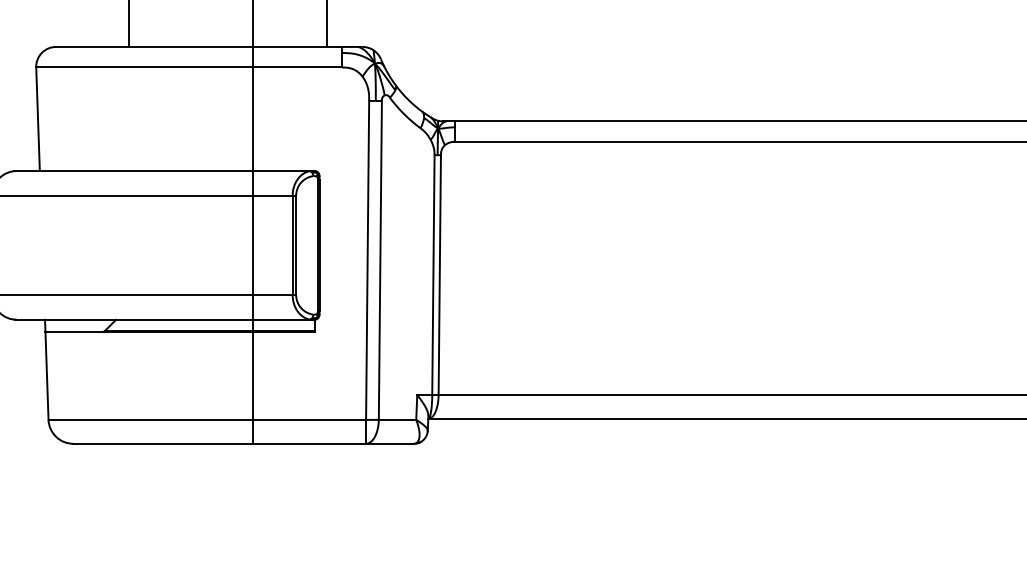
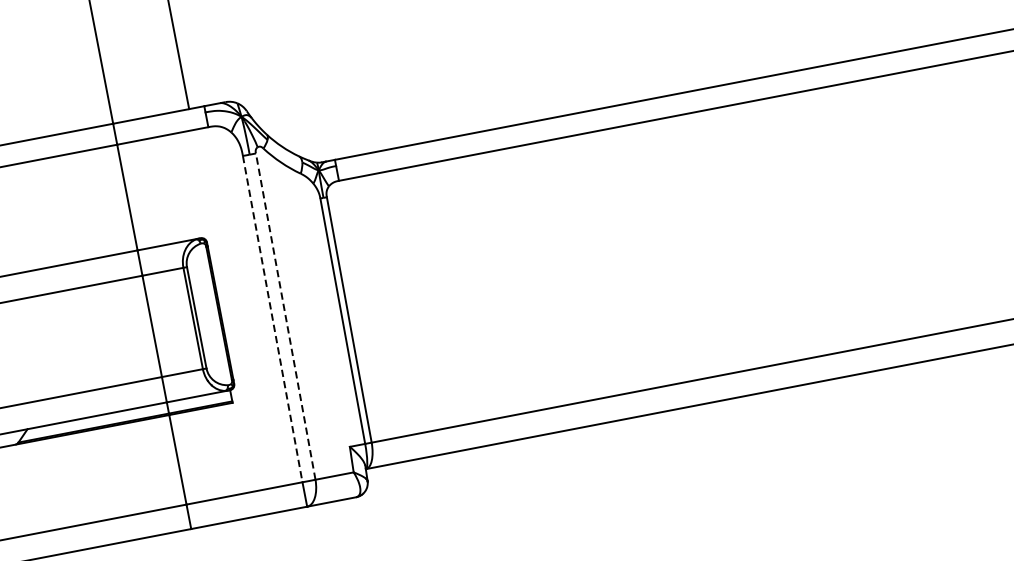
line: (380, 259) -> (285, 315), solid -> dashed
line: (367, 260) -> (272, 319), solid -> dashed

